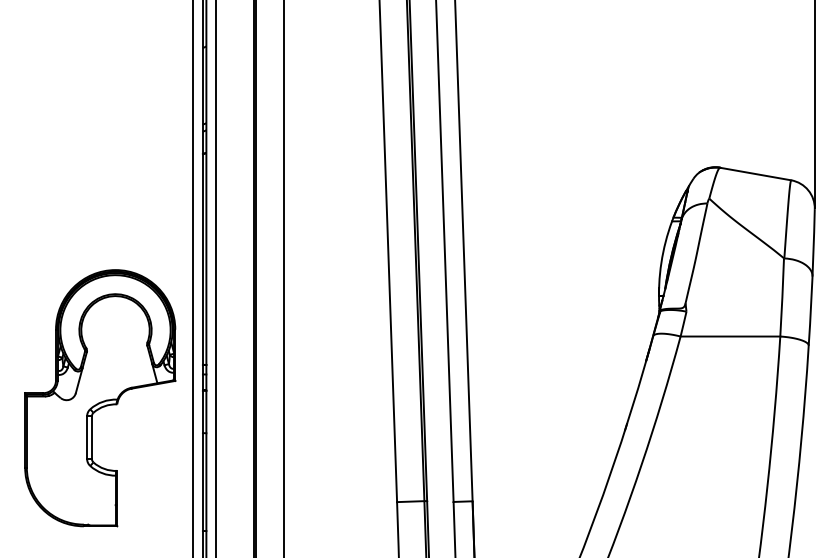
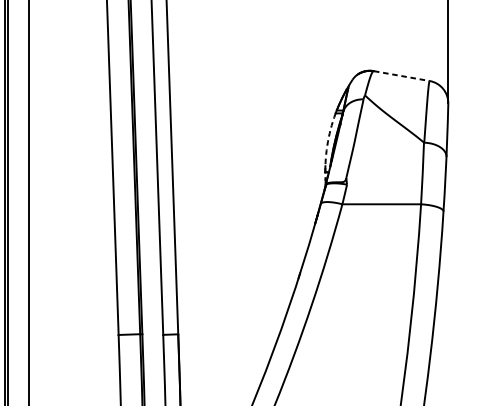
line: (755, 174) -> (401, 76), solid -> dashed
arc: (661, 262) -> (327, 145), solid -> dashed

